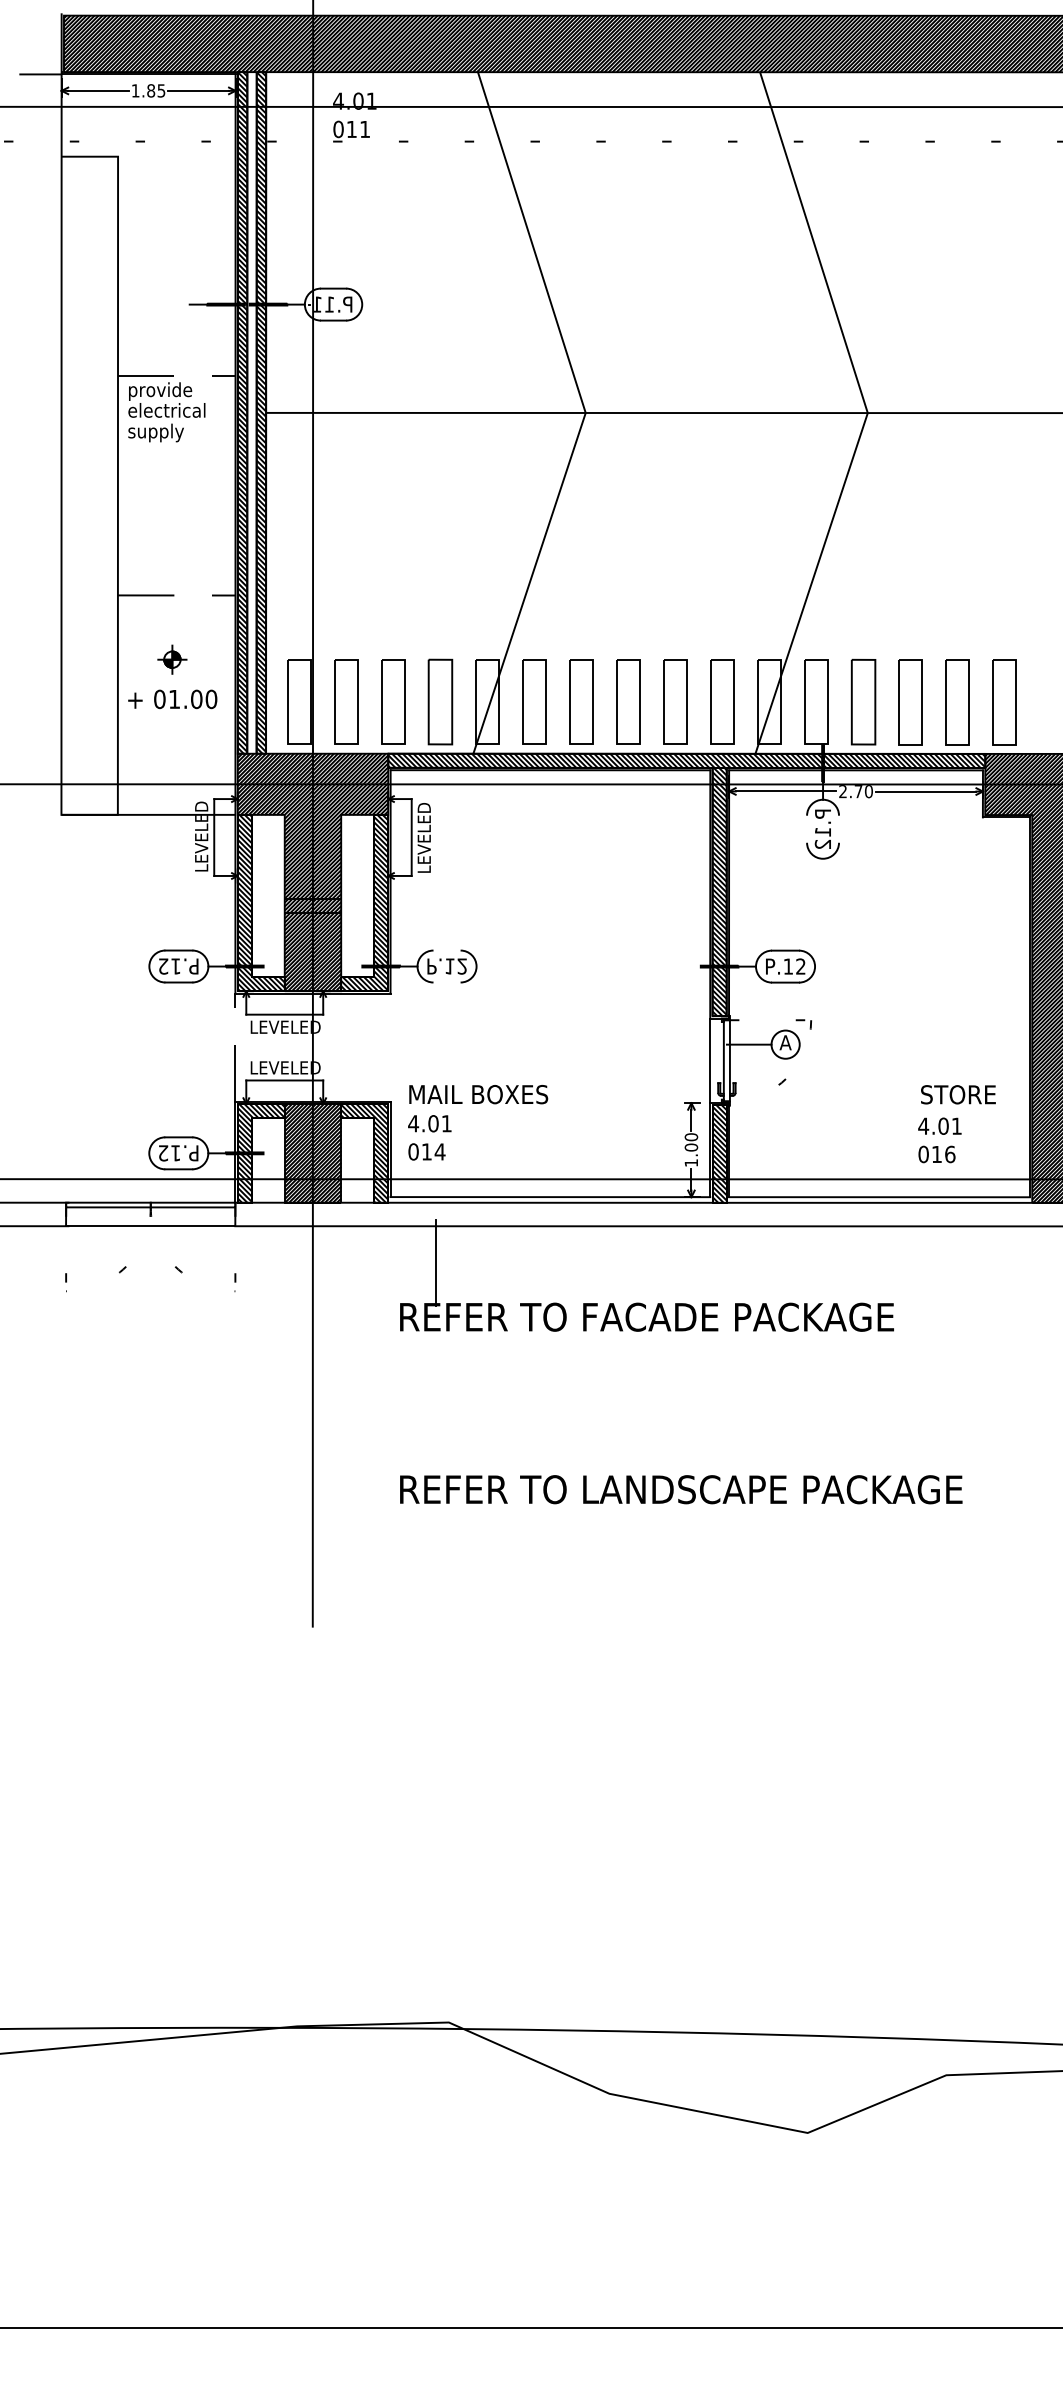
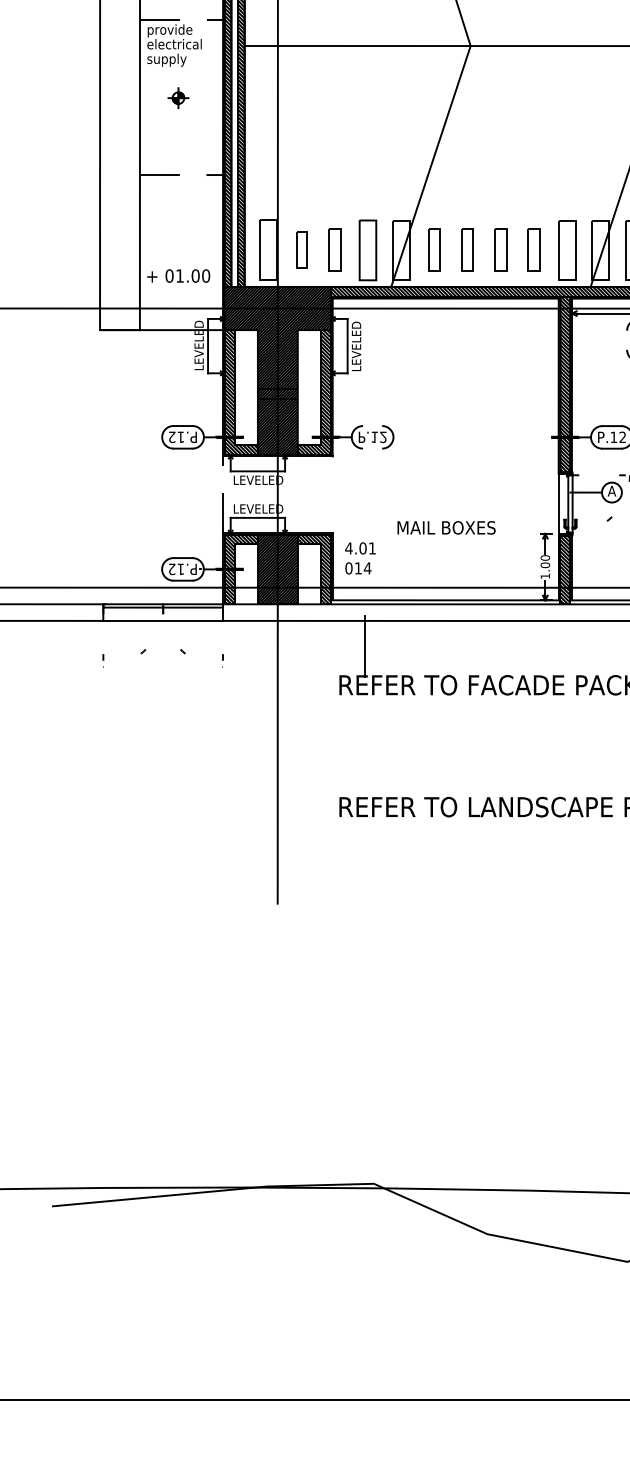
part: (172, 659) -> (178, 98), moved
text: (172, 699) -> (178, 276), moved
part: (346, 701) -> (301, 249), size x0.6
part: (393, 701) -> (334, 249), size x0.7
part: (534, 701) -> (434, 249), size x0.7
part: (581, 701) -> (467, 249), size x0.7
part: (628, 701) -> (500, 249), size x0.7
part: (675, 701) -> (534, 249), size x0.7
text: (478, 1094) -> (446, 527), moved

